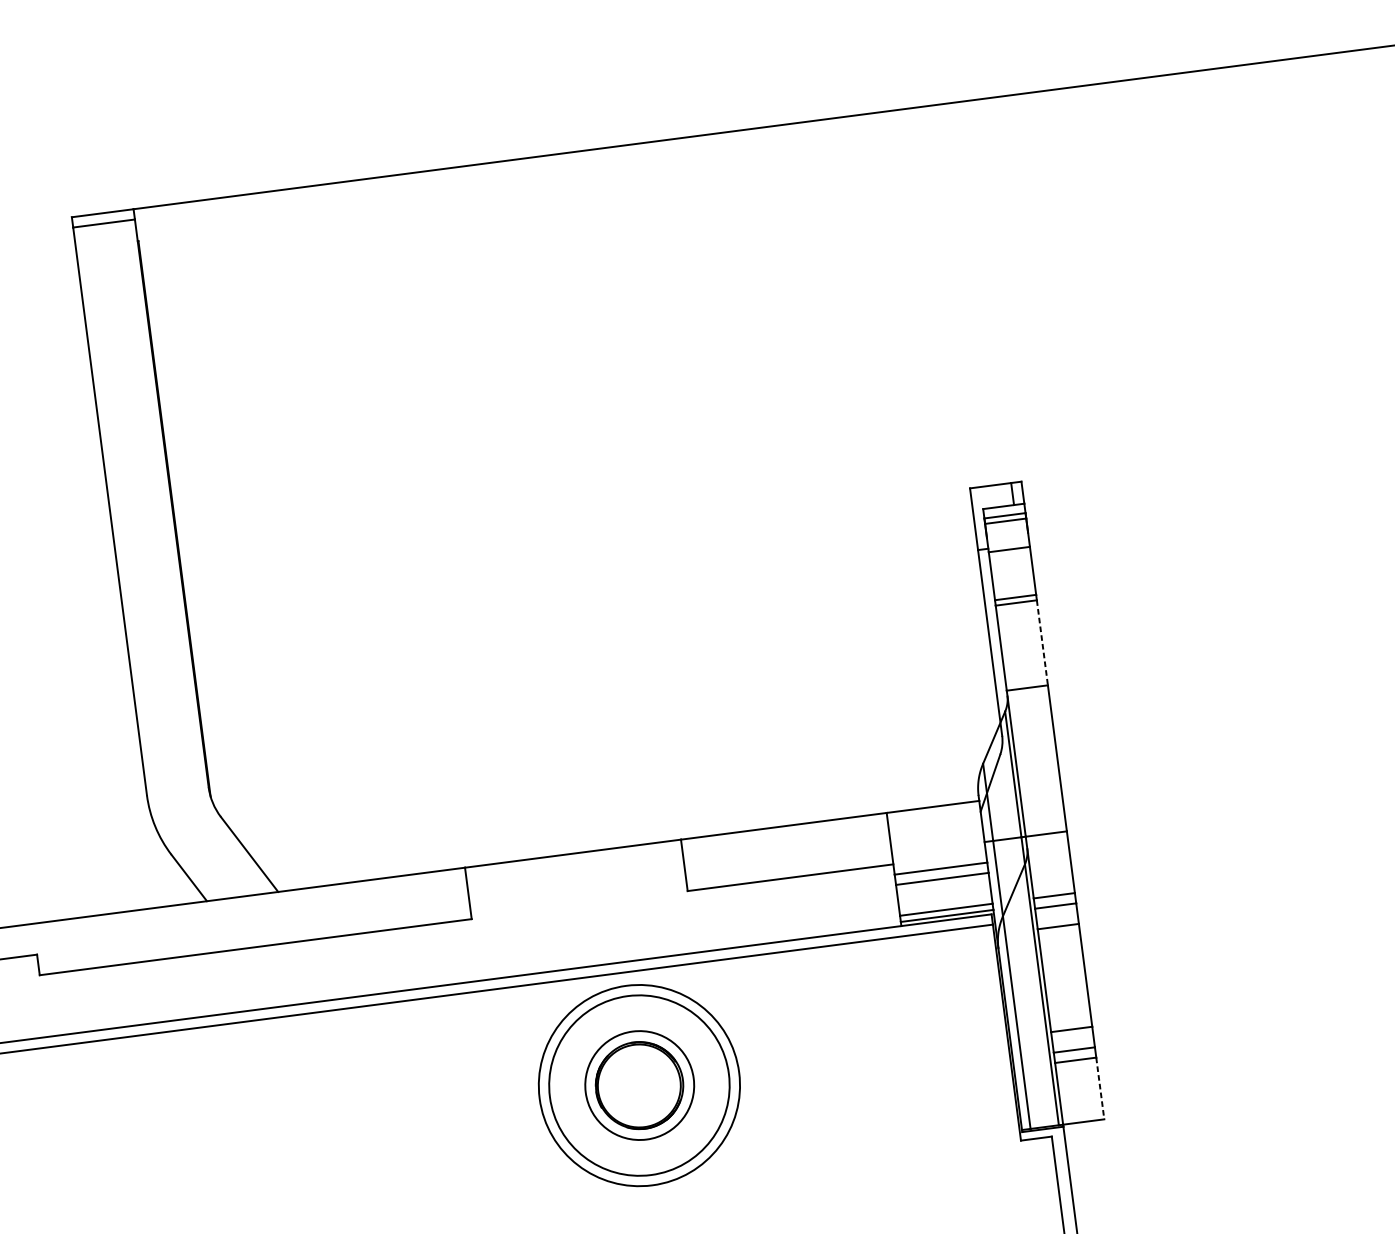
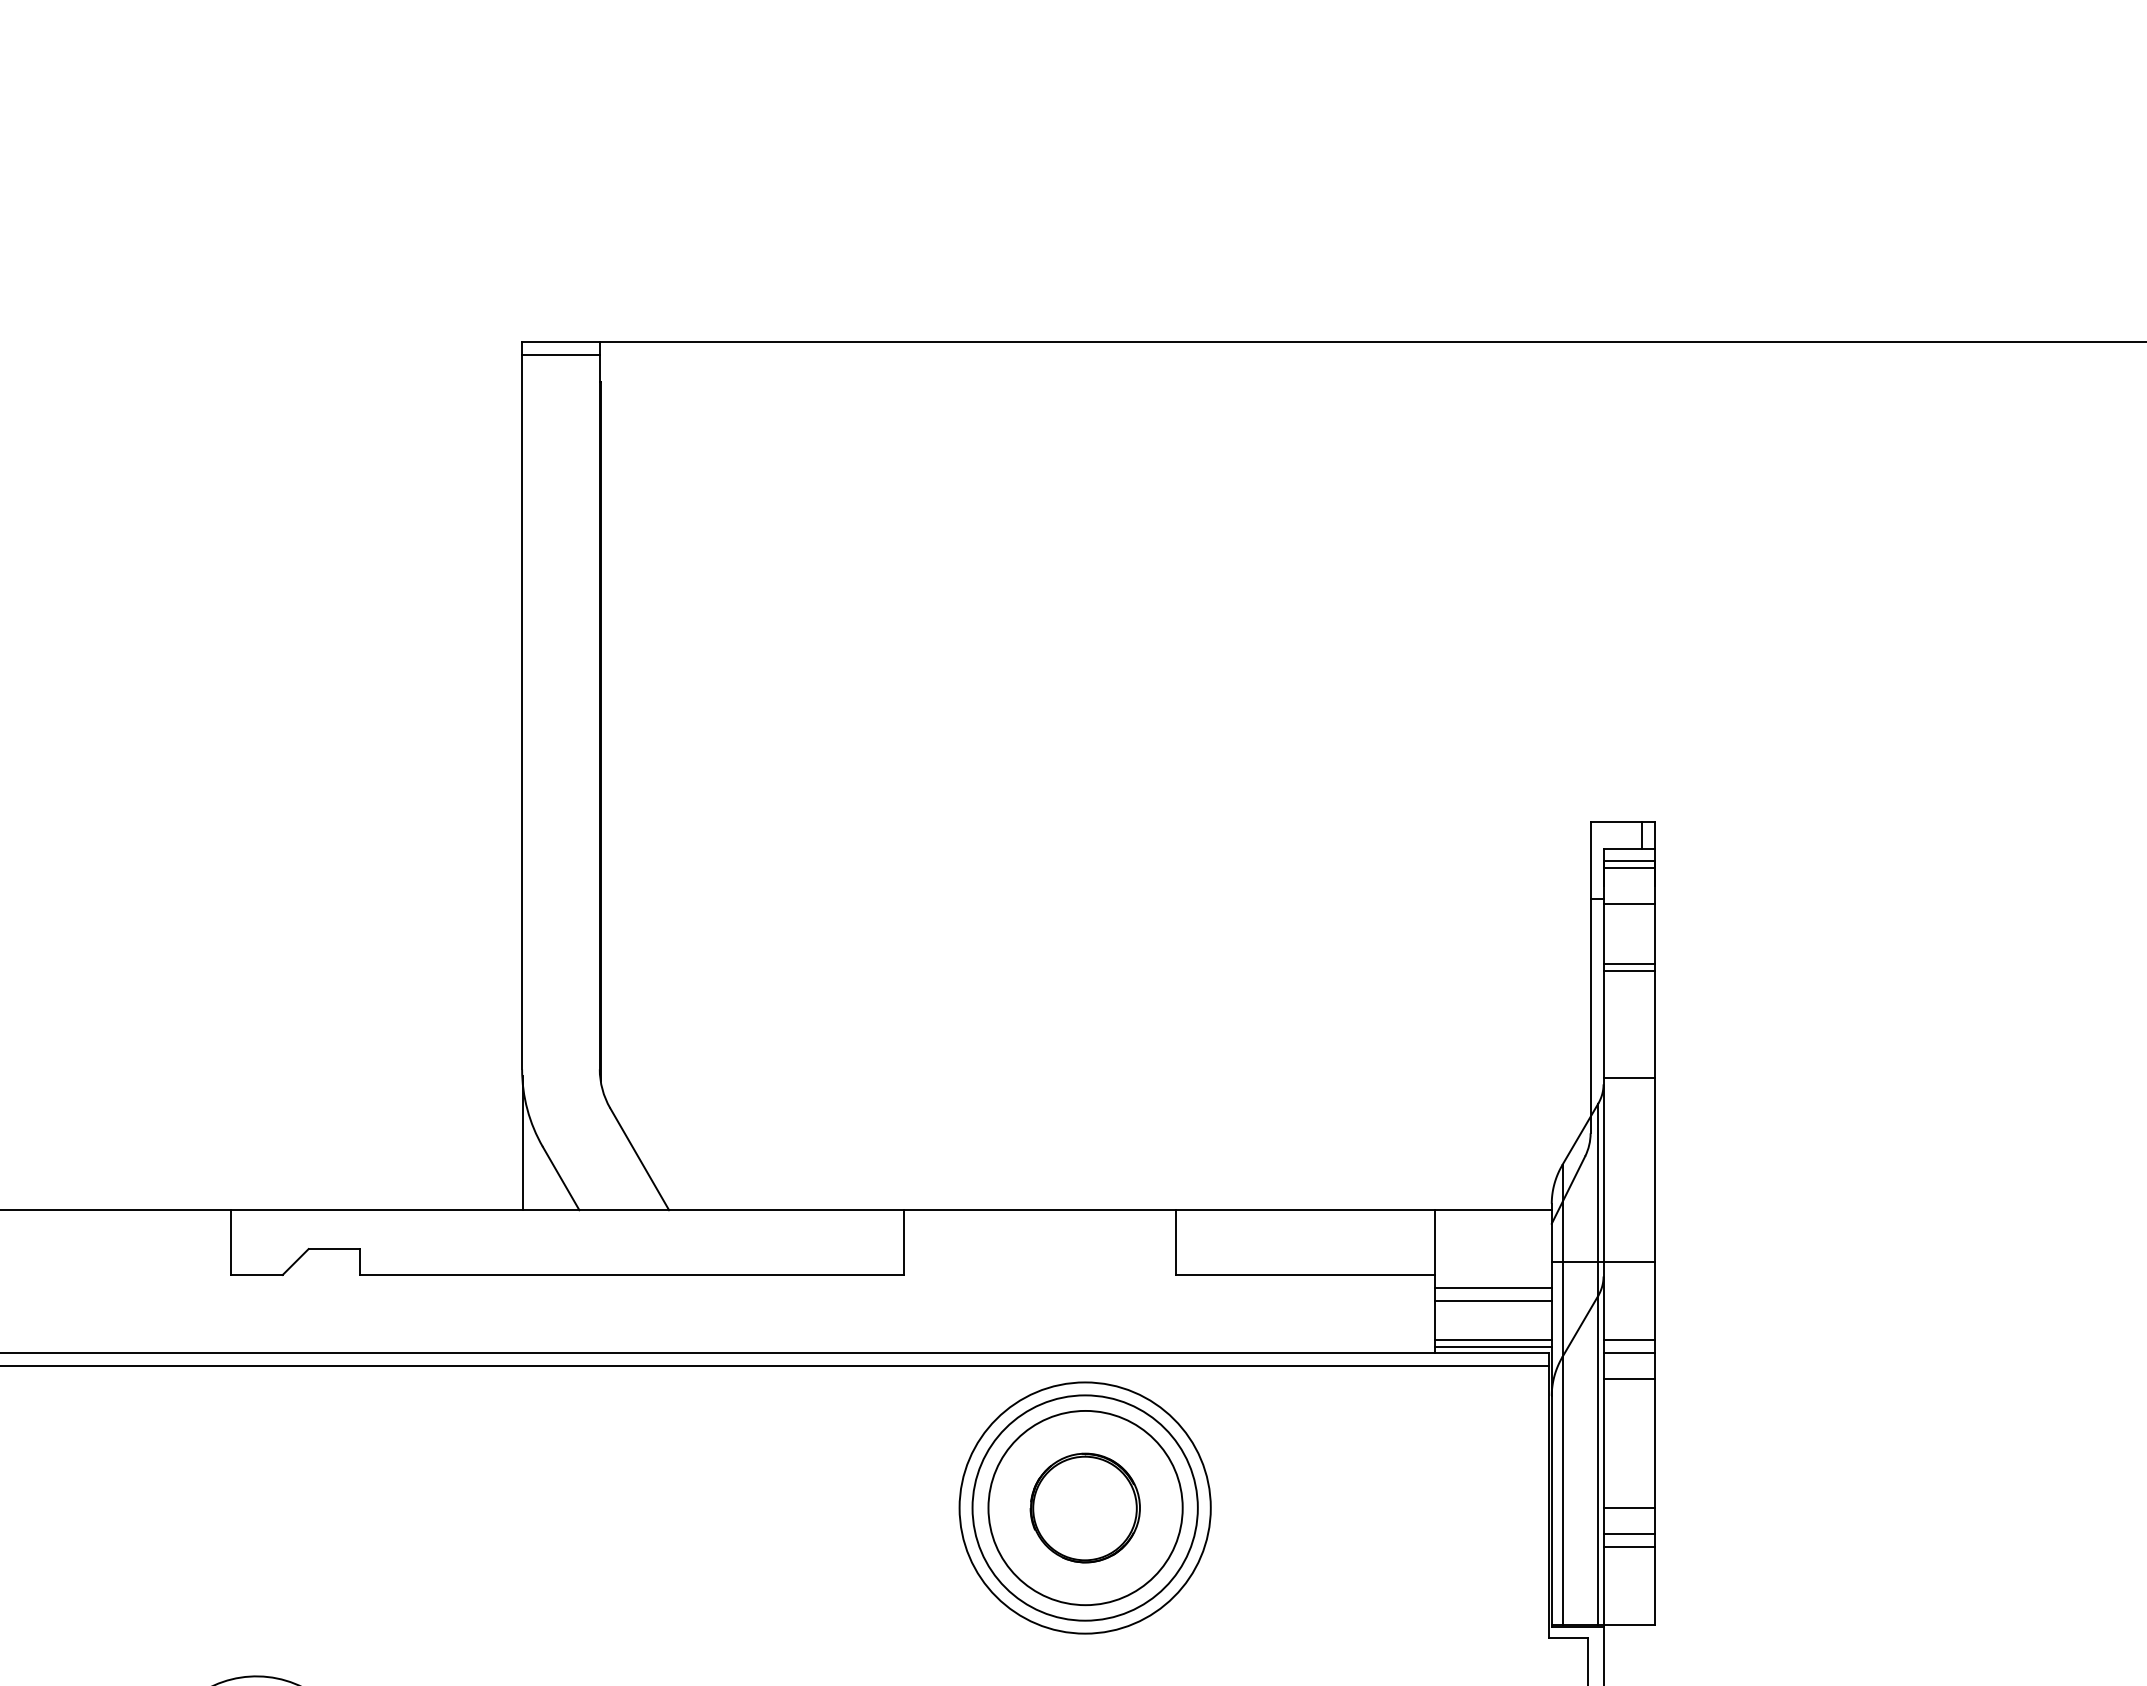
line: (1042, 642) -> (1655, 1024), dashed -> solid
line: (155, 854) -> (523, 1143), added
circle: (639, 1085) -> (1085, 1507), size x1.43
line: (1100, 1088) -> (1655, 1585), dashed -> solid

